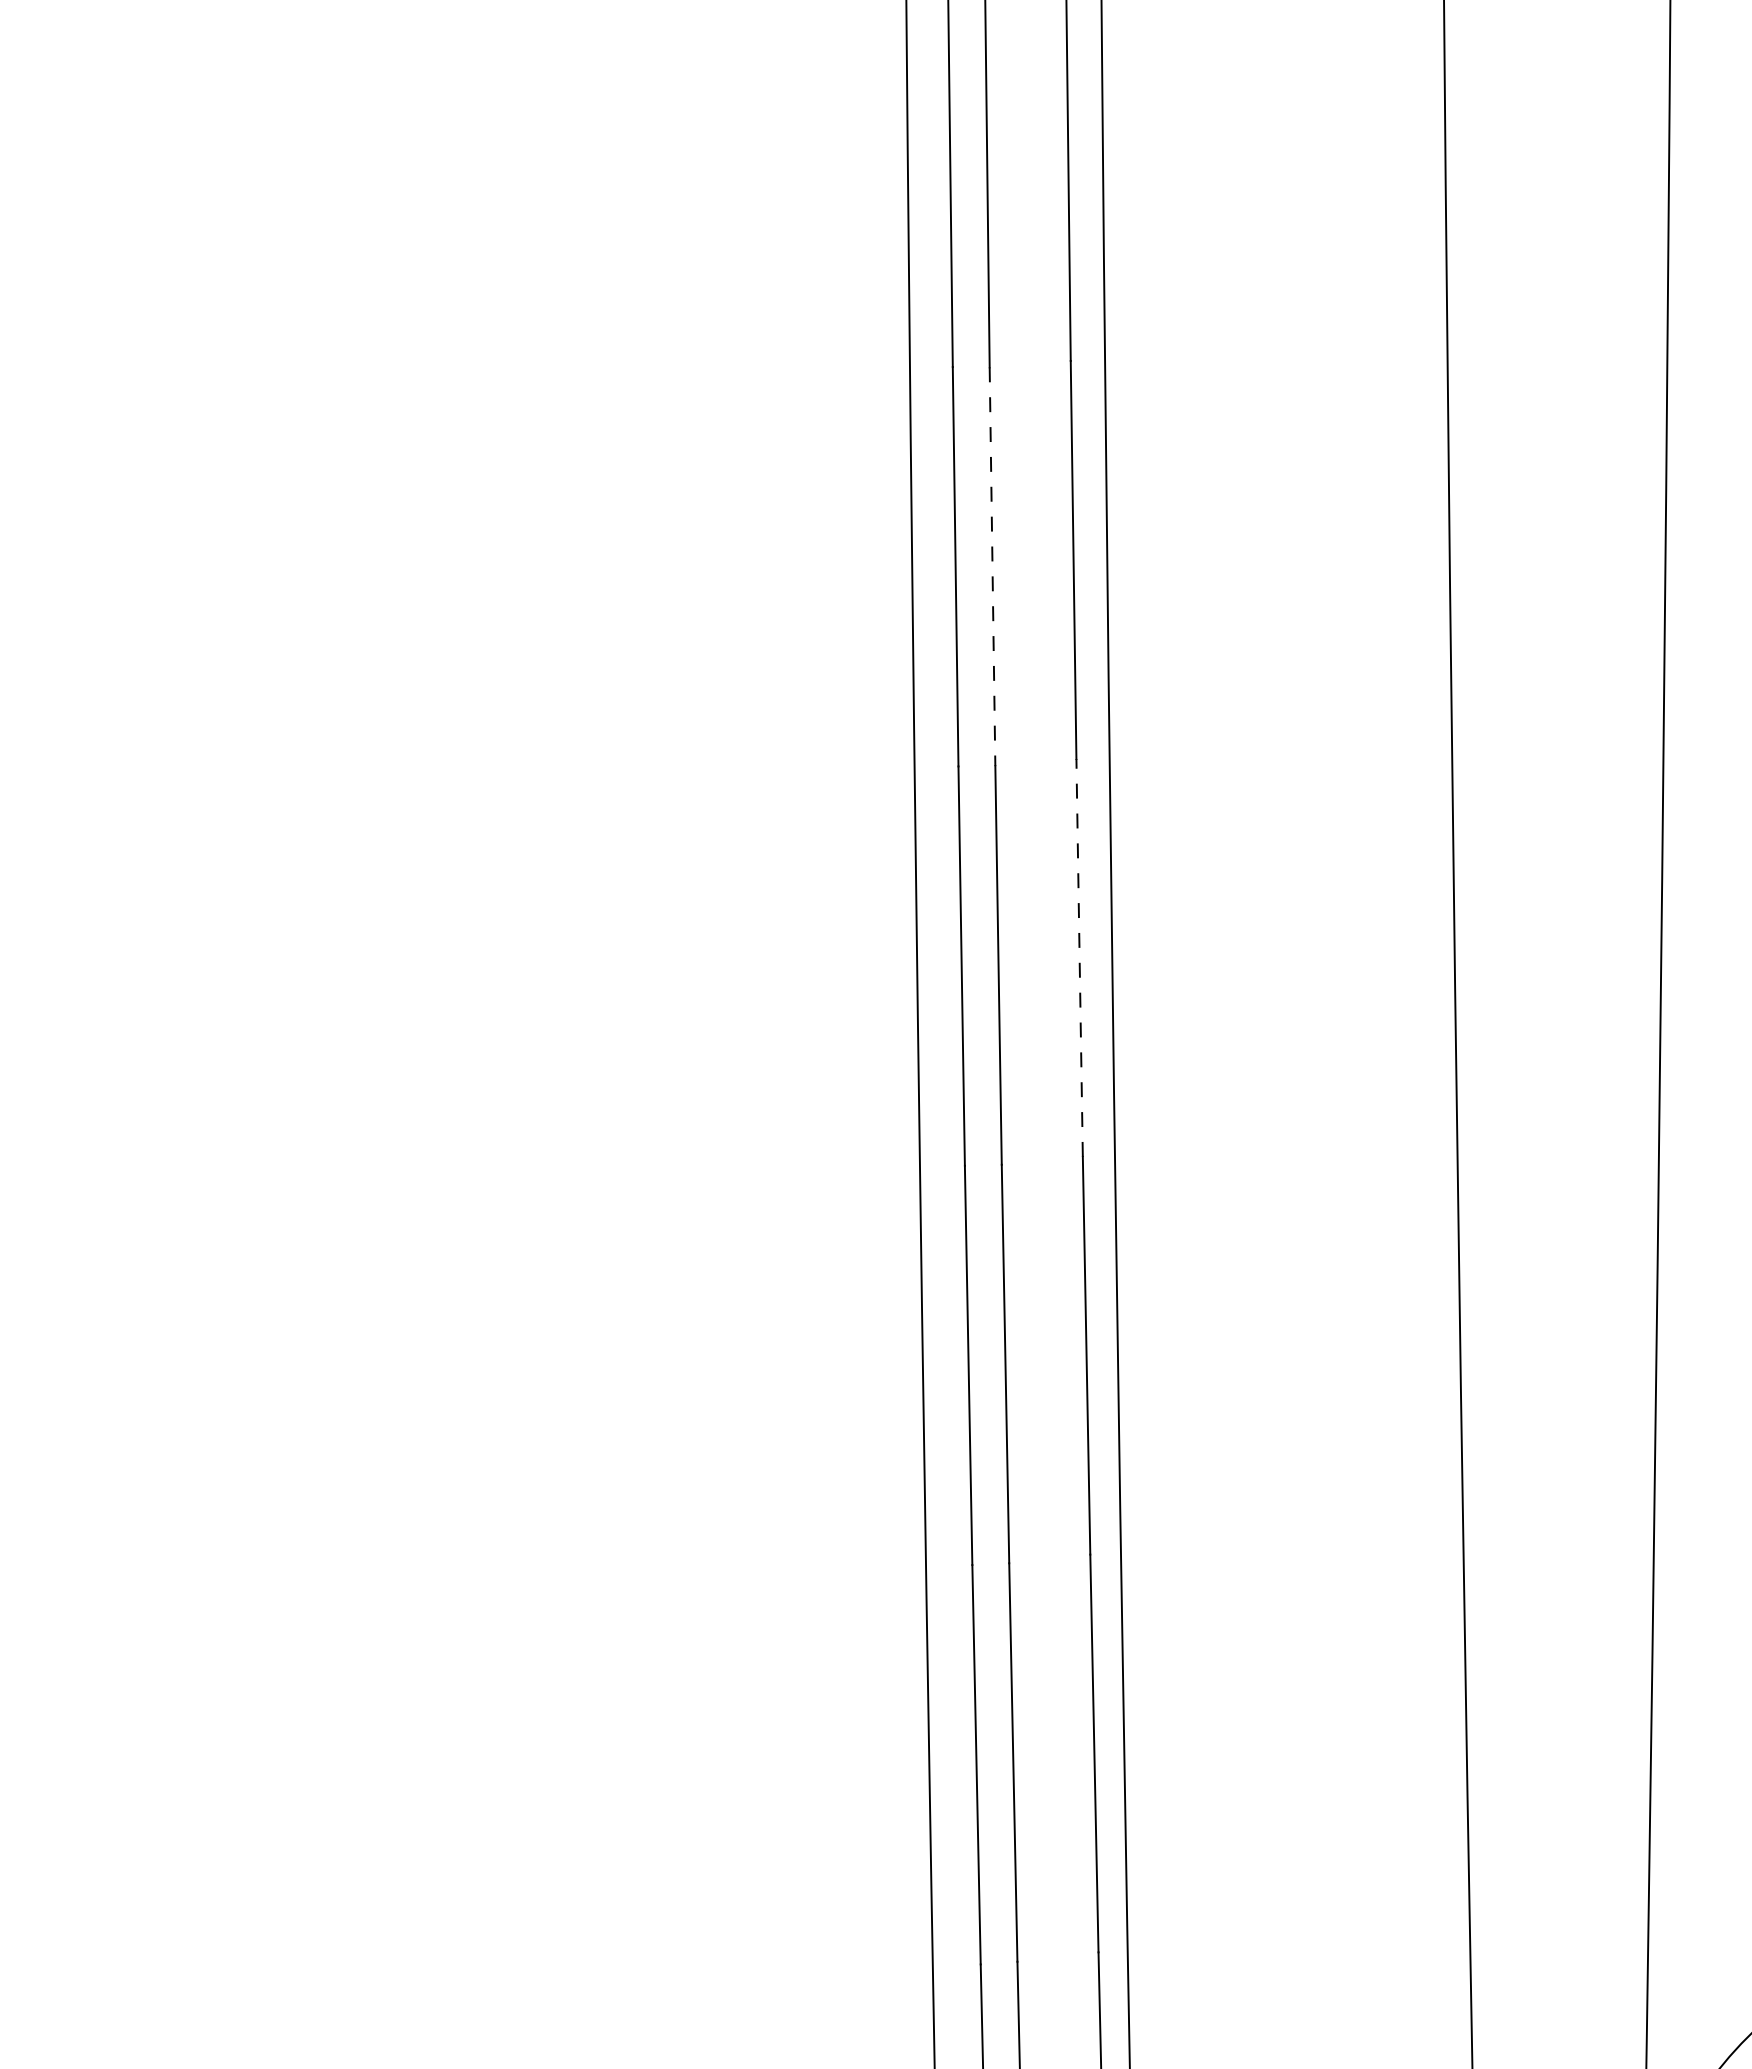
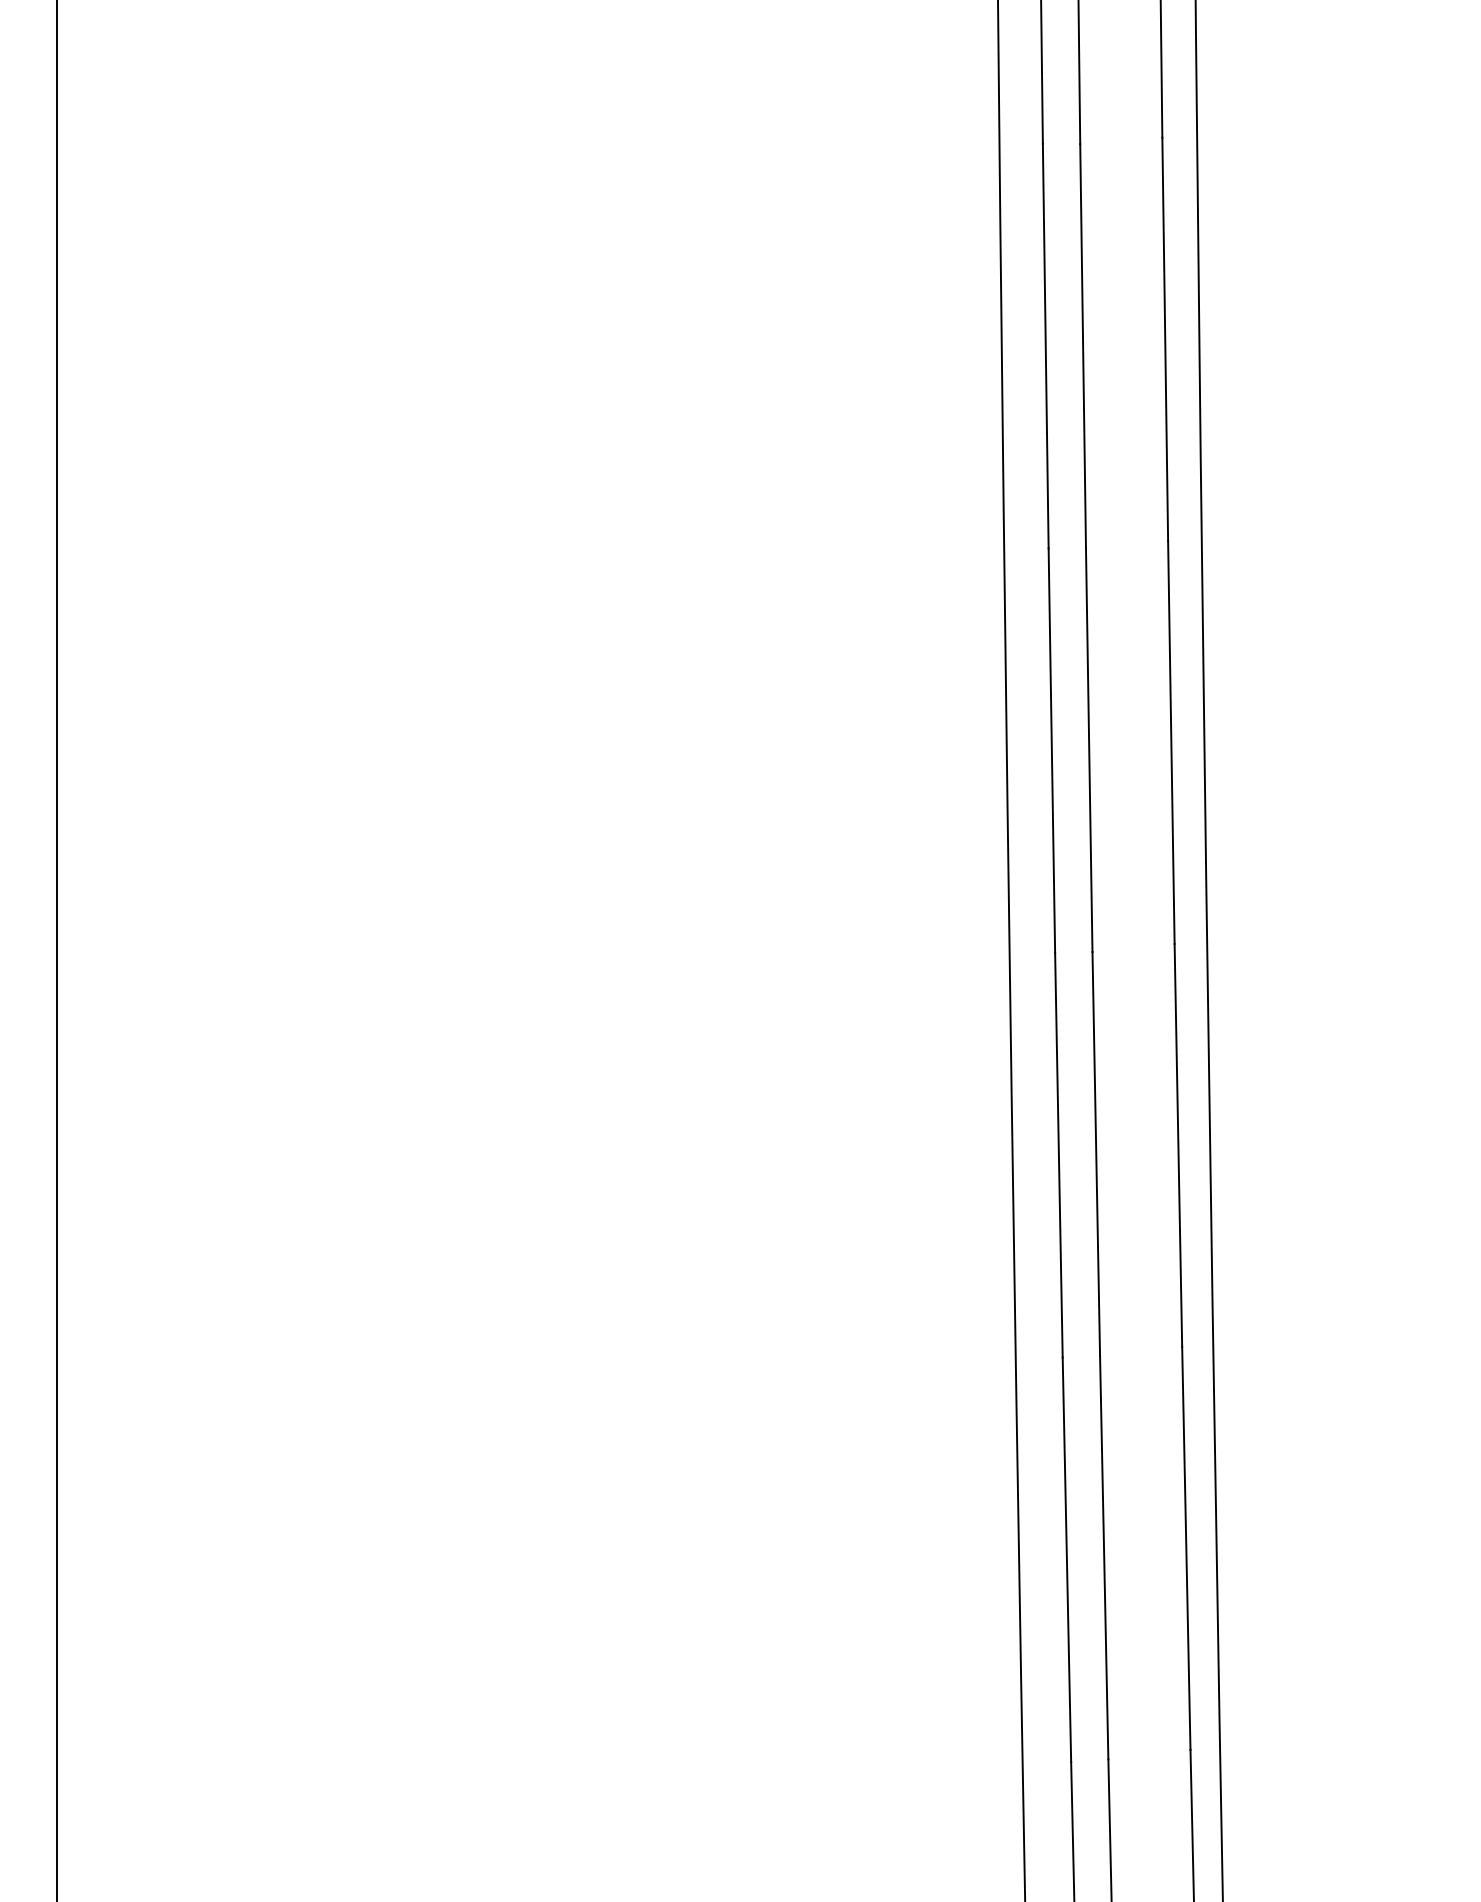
line: (992, 567) -> (1083, 346), dashed -> solid
line: (1079, 957) -> (1171, 742), dashed -> solid

